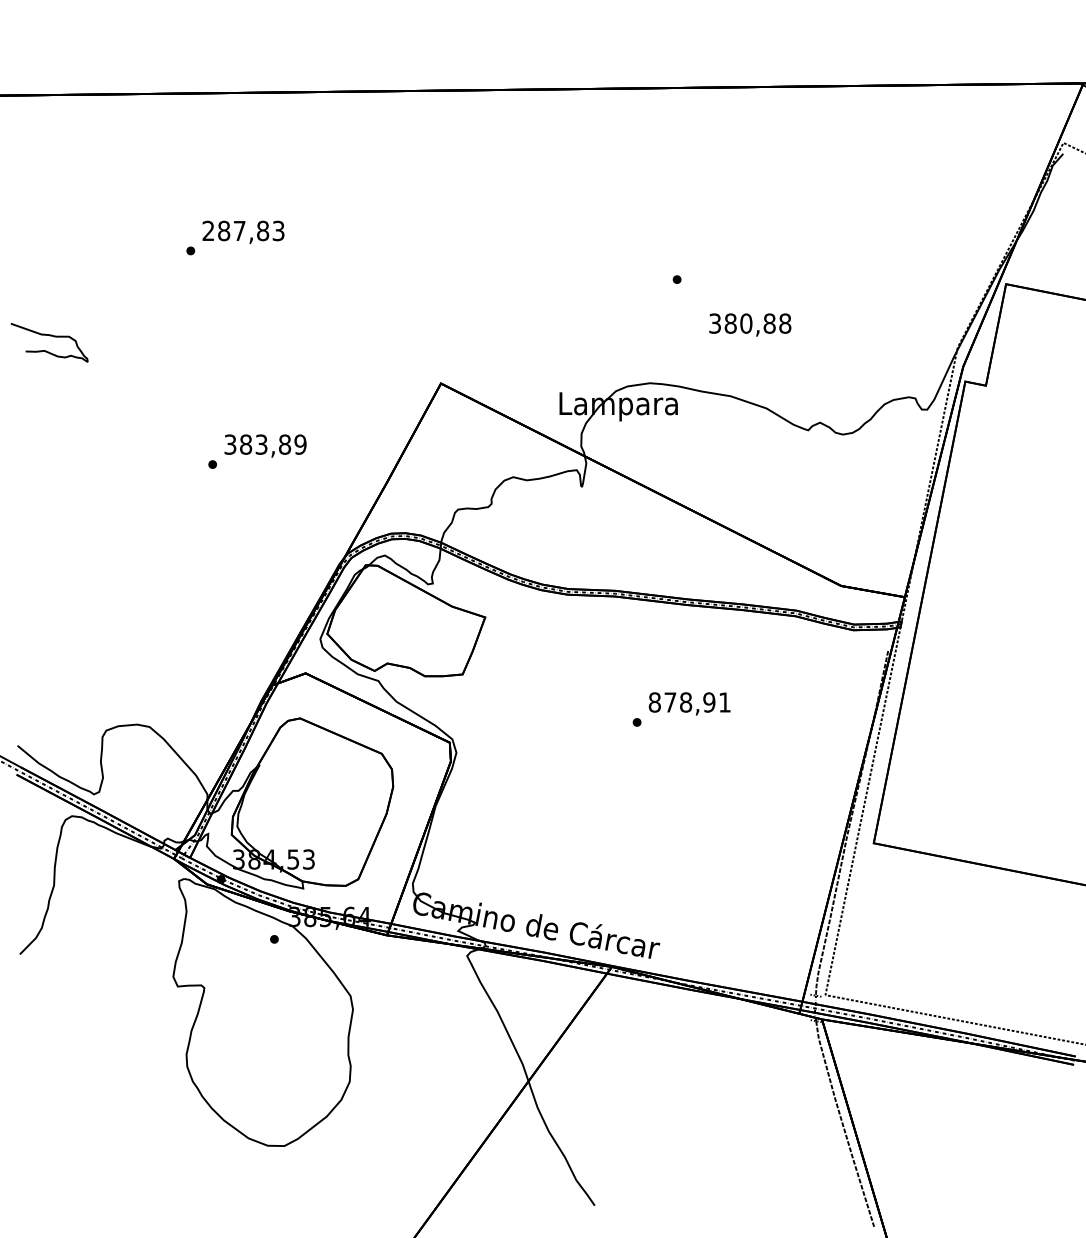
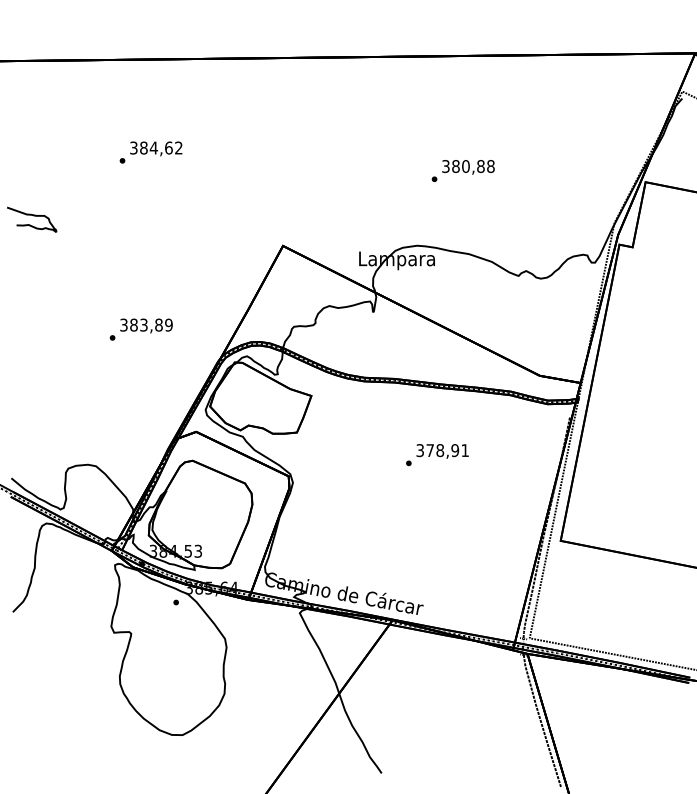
text: (243, 230) -> (156, 147), 287,83 -> 384,62
text: (750, 325) -> (468, 167), moved
text: (256, 451) -> (140, 329), moved
text: (655, 702) -> (420, 450), 878,91 -> 378,91

